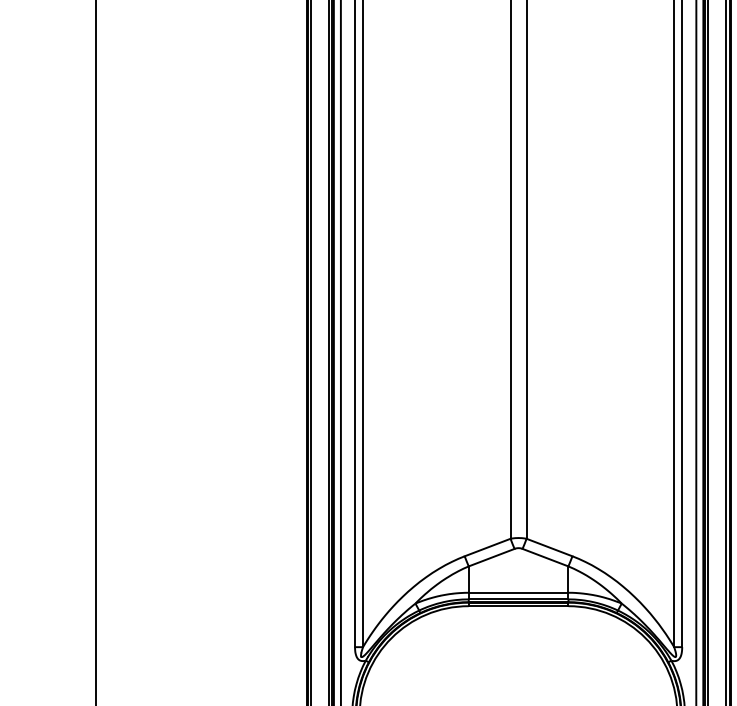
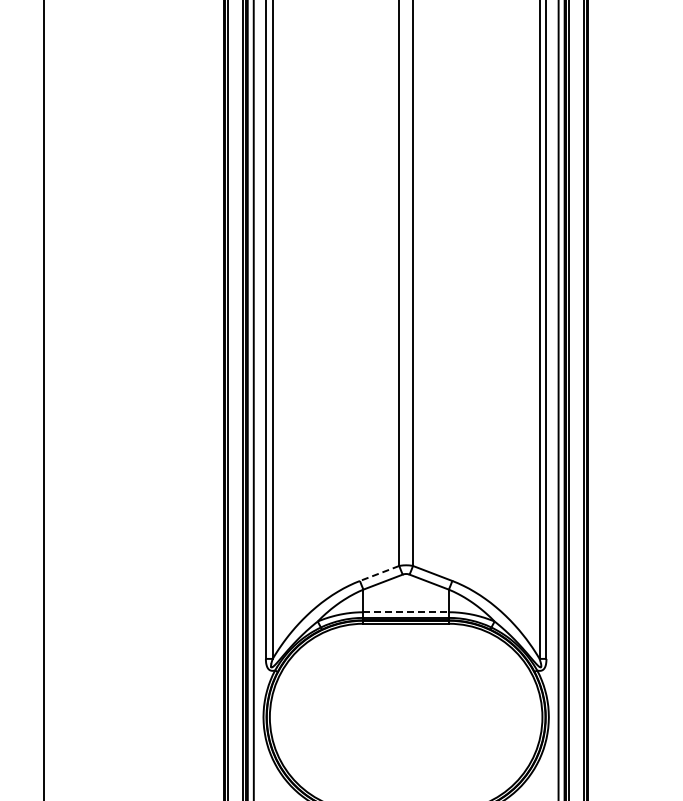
line: (487, 547) -> (379, 573), solid -> dashed
line: (518, 593) -> (406, 612), solid -> dashed

